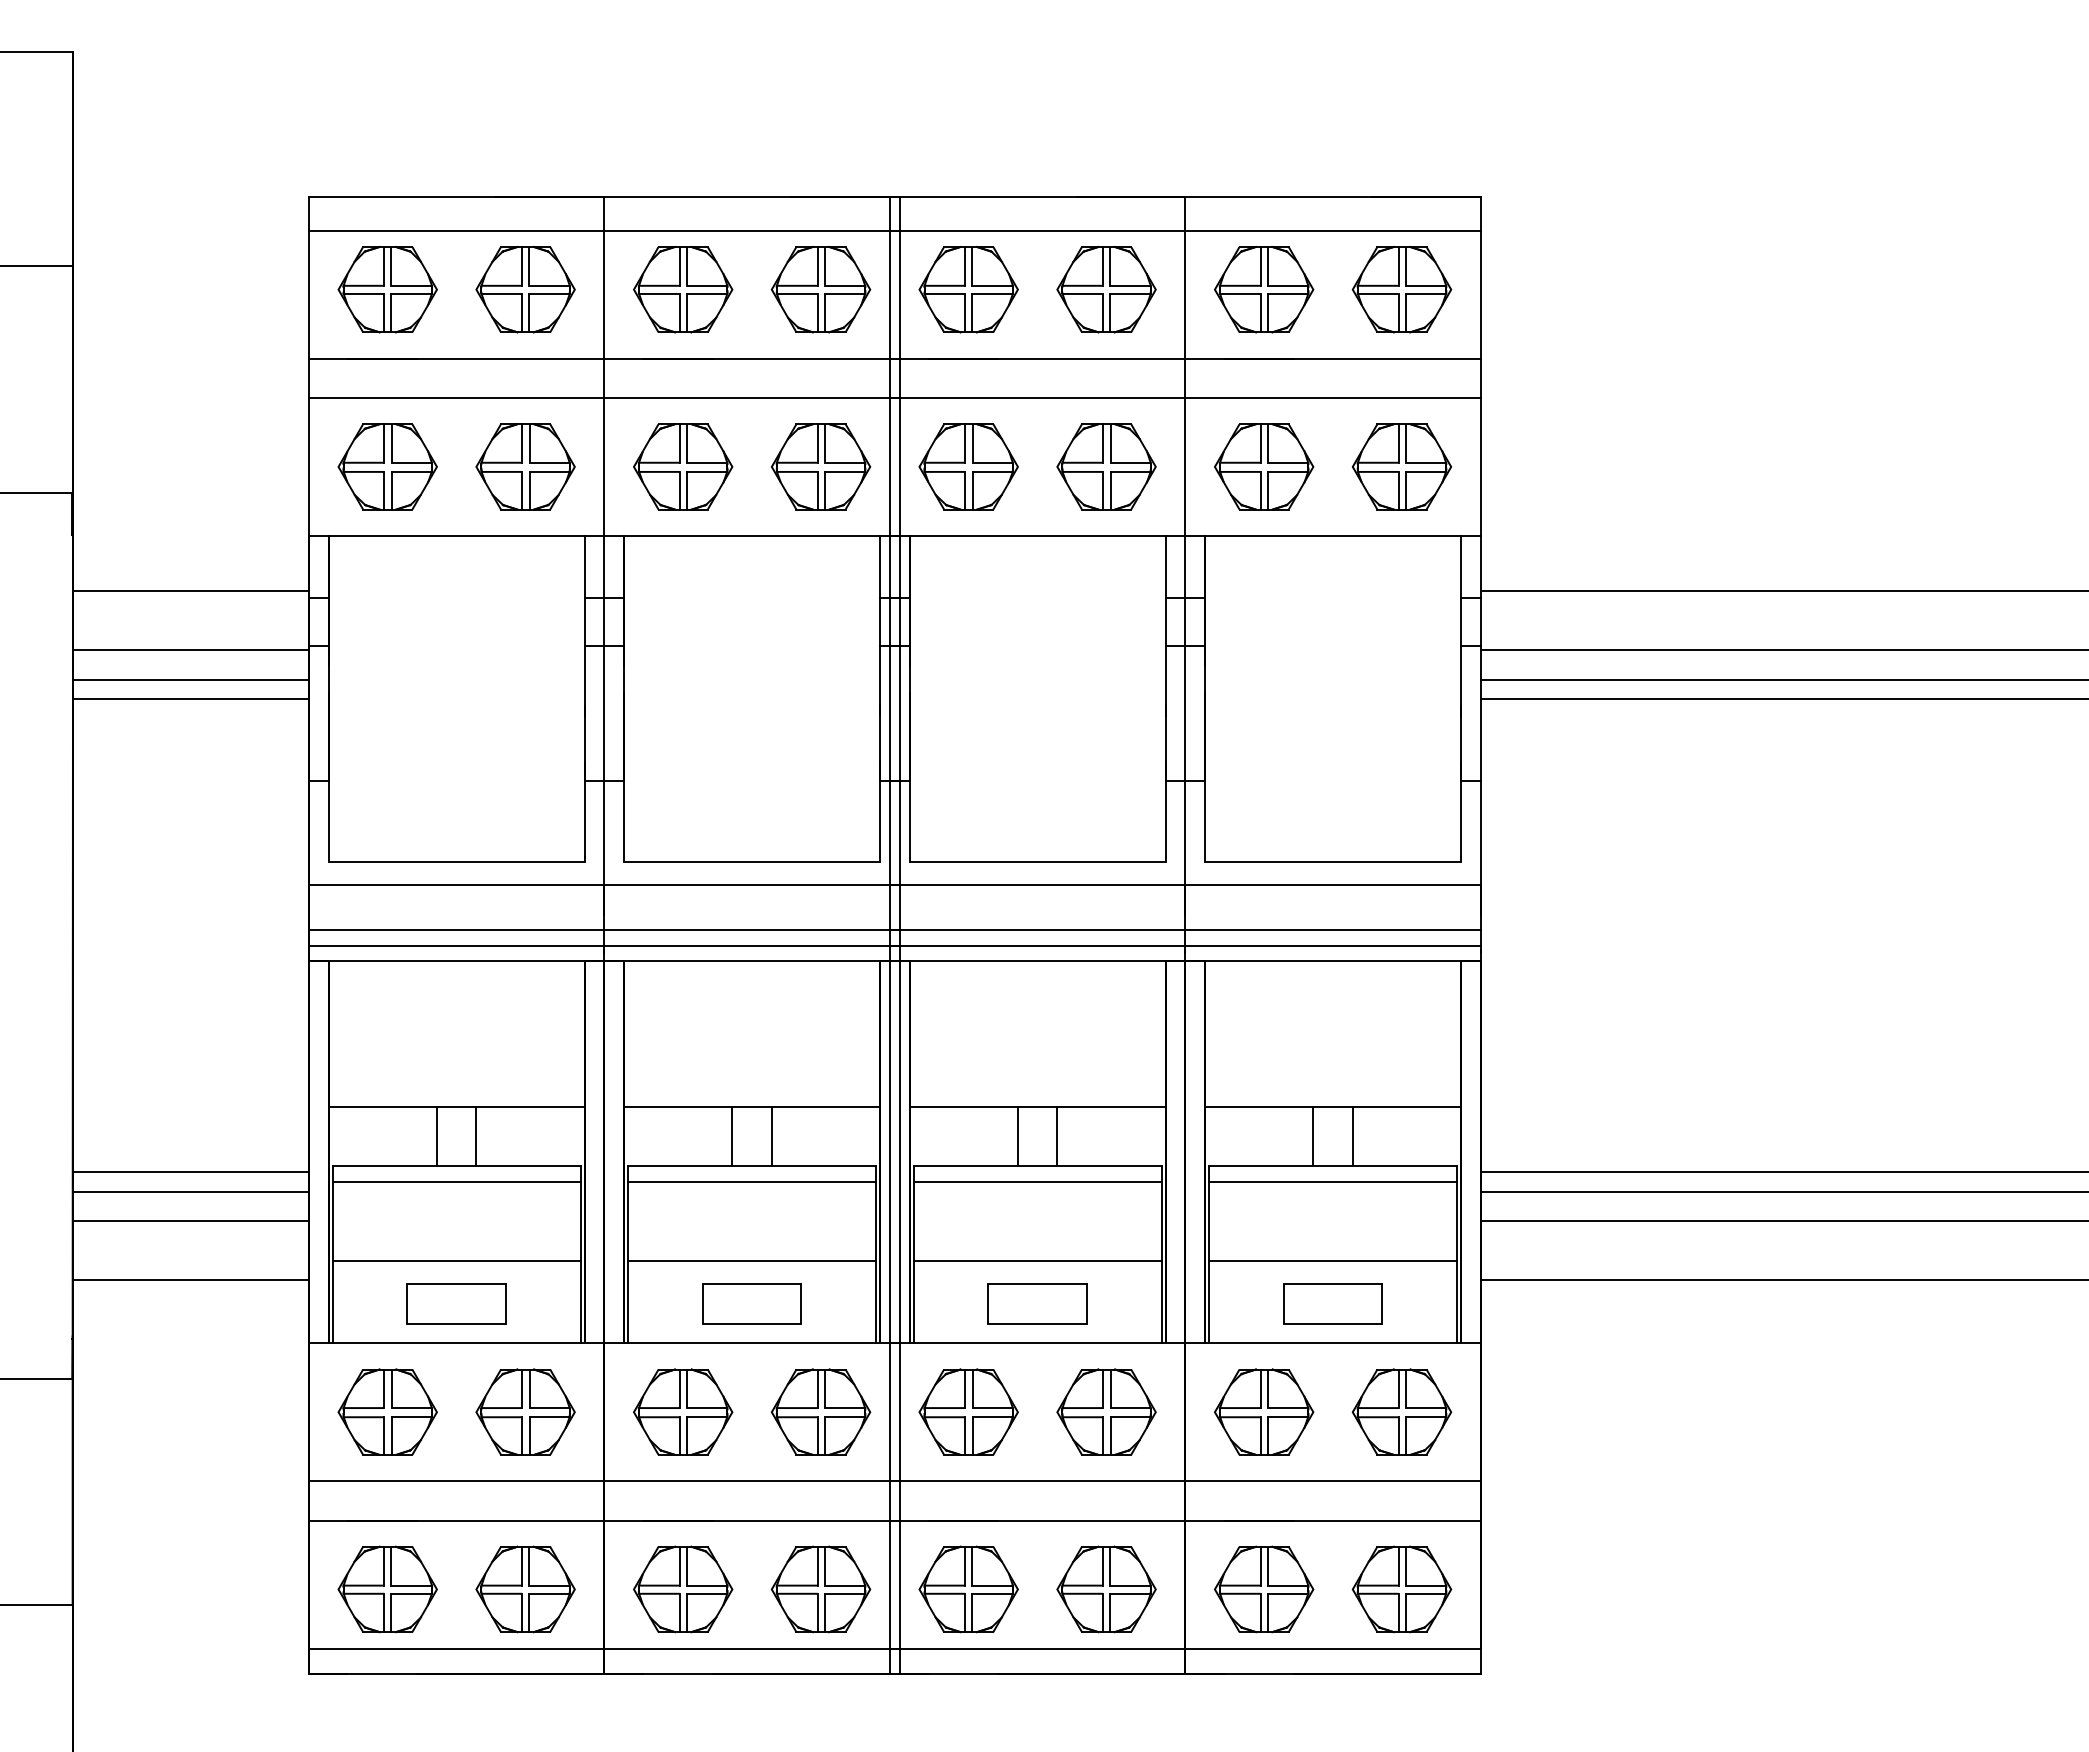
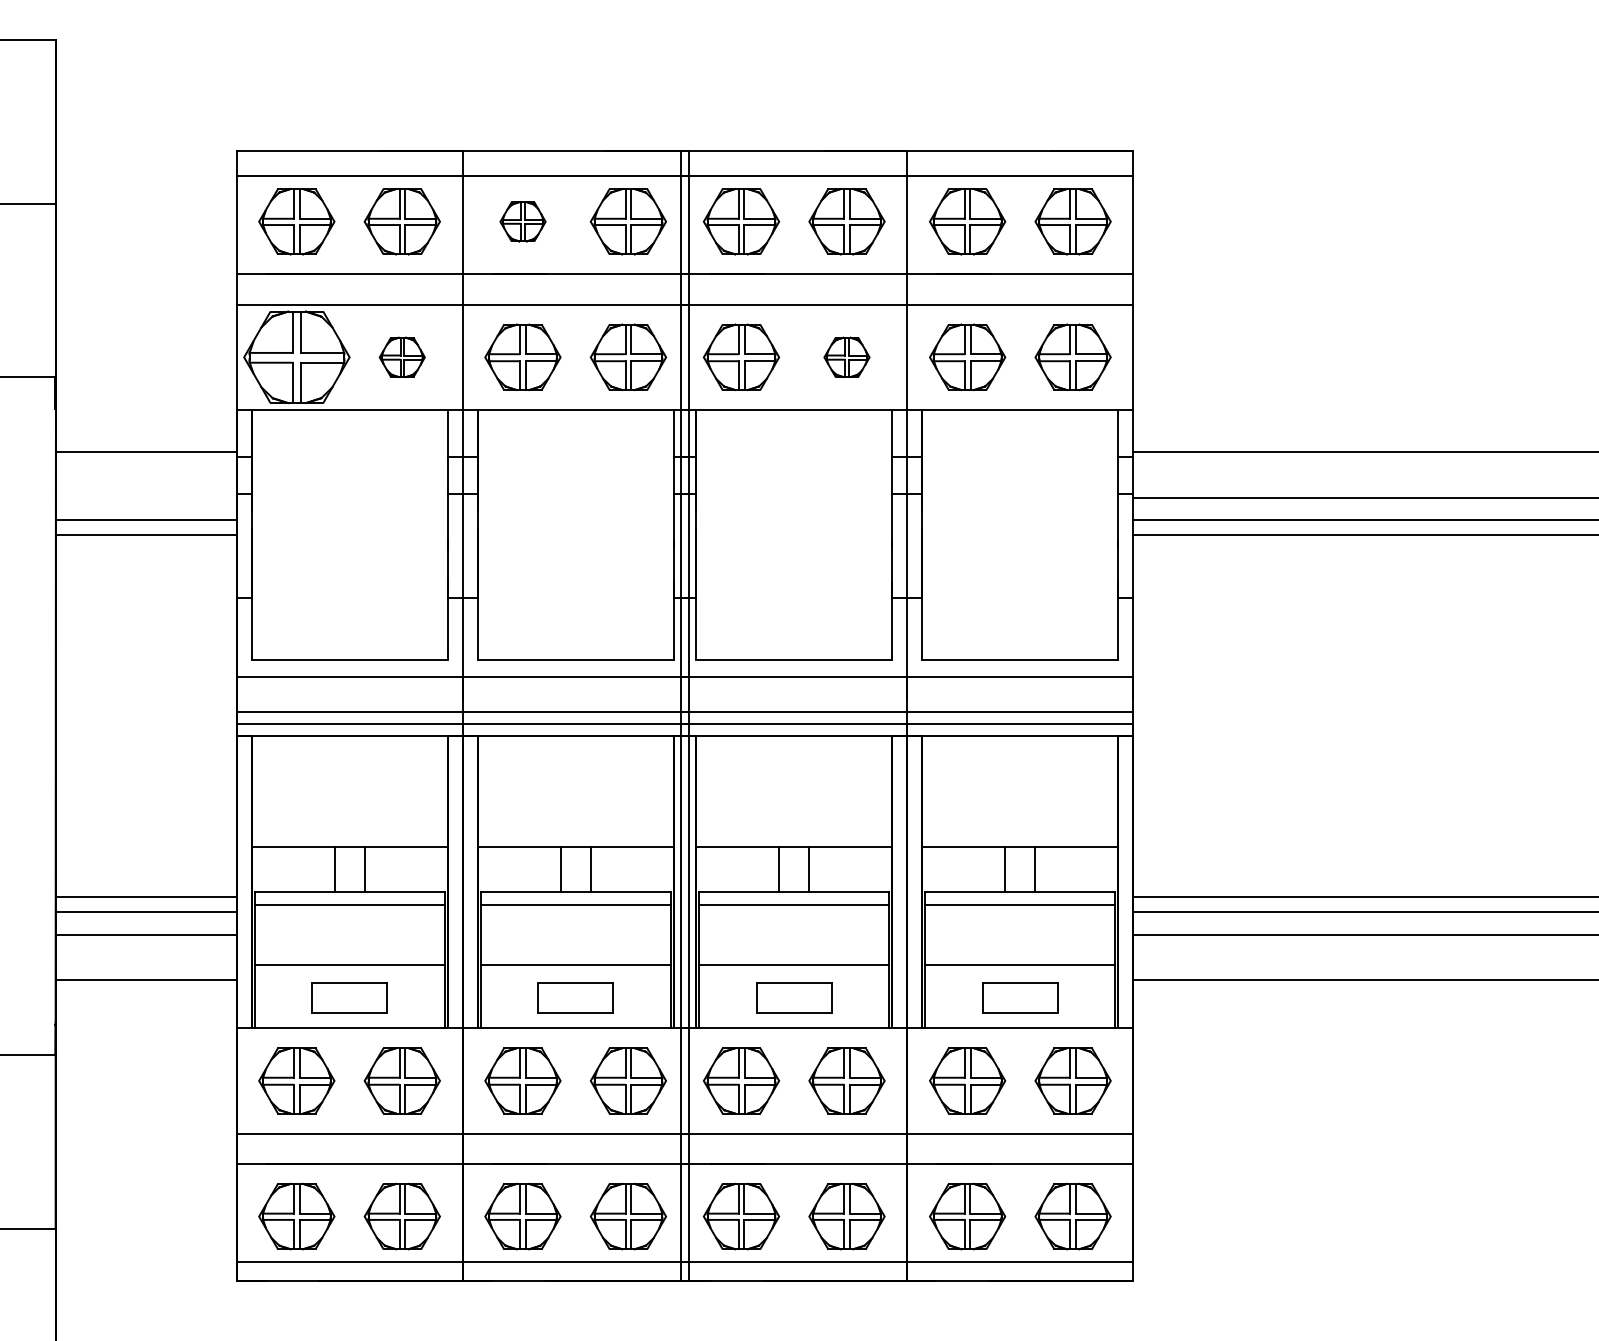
part: (683, 289) -> (523, 221), size x0.6
part: (387, 466) -> (296, 357), size x1.4
part: (525, 466) -> (402, 357), size x0.6
part: (1106, 466) -> (846, 357), size x0.6
line: (190, 650) -> (145, 497), removed

